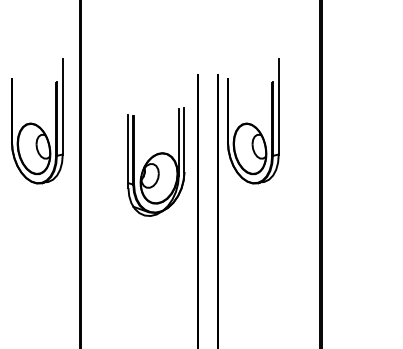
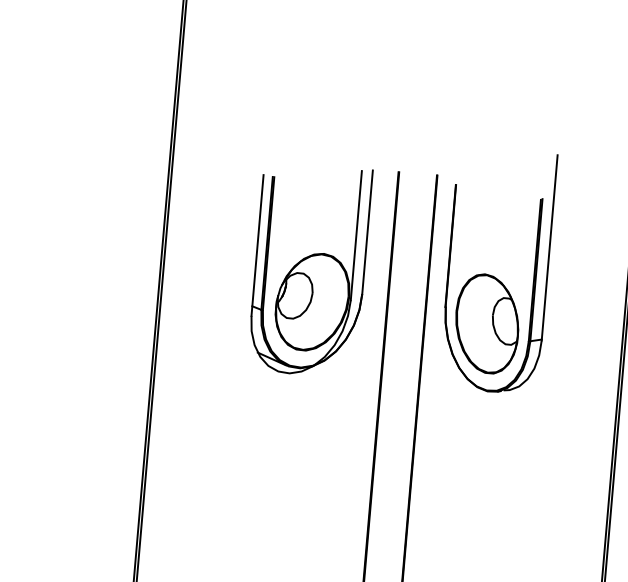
part: (37, 121) -> (81, 235), removed
part: (156, 161) -> (310, 269), moved

